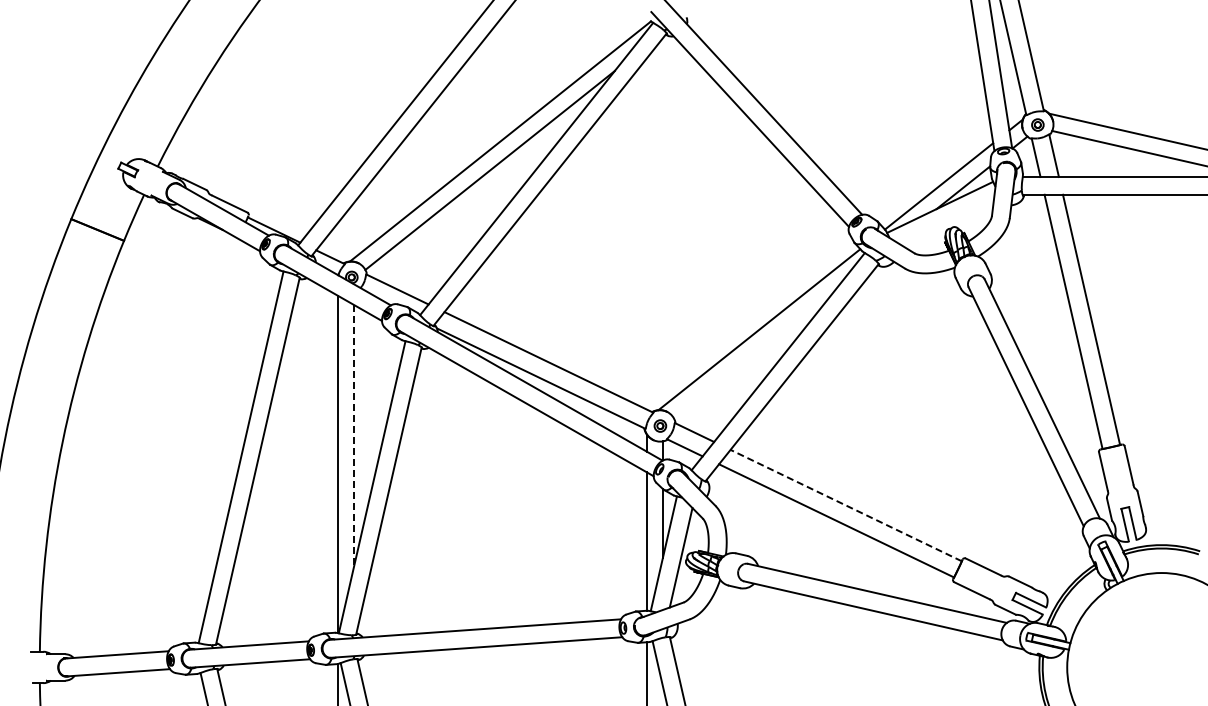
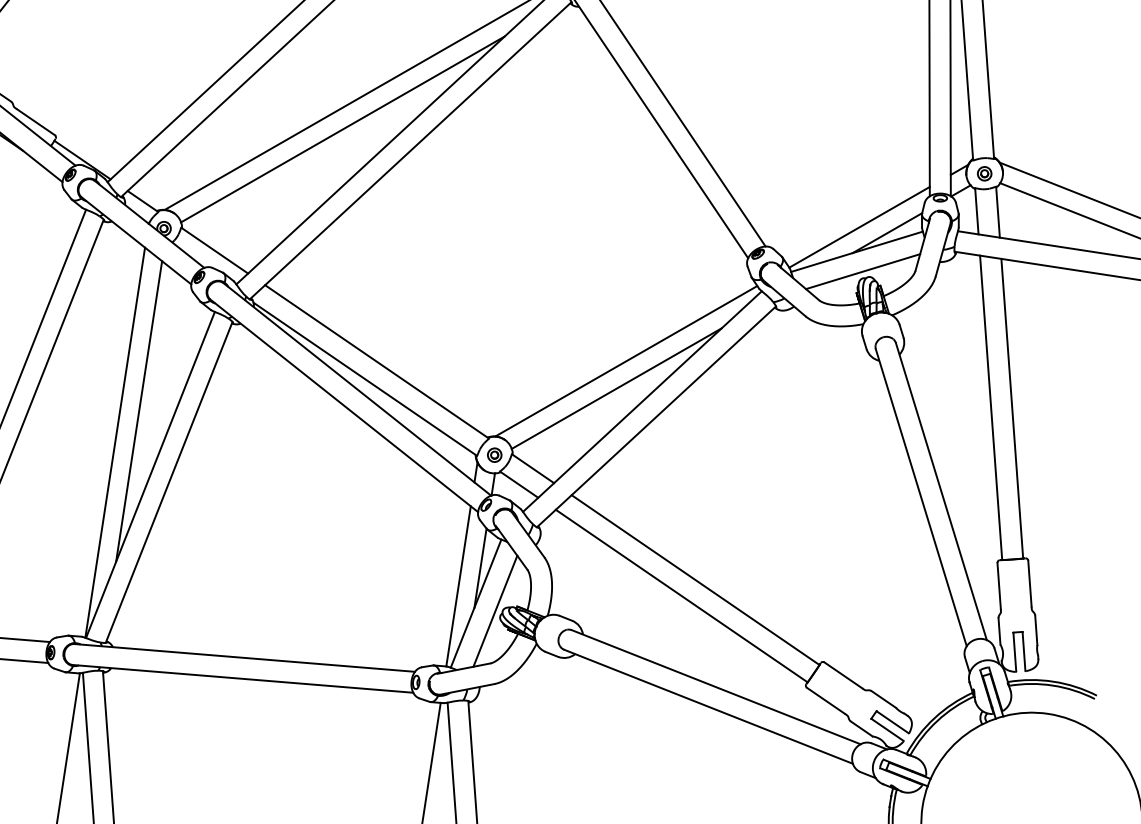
line: (947, 223) -> (862, 271), added
line: (754, 353) -> (616, 387), added
line: (354, 435) -> (139, 411), dashed -> solid
line: (845, 505) -> (694, 579), dashed -> solid

